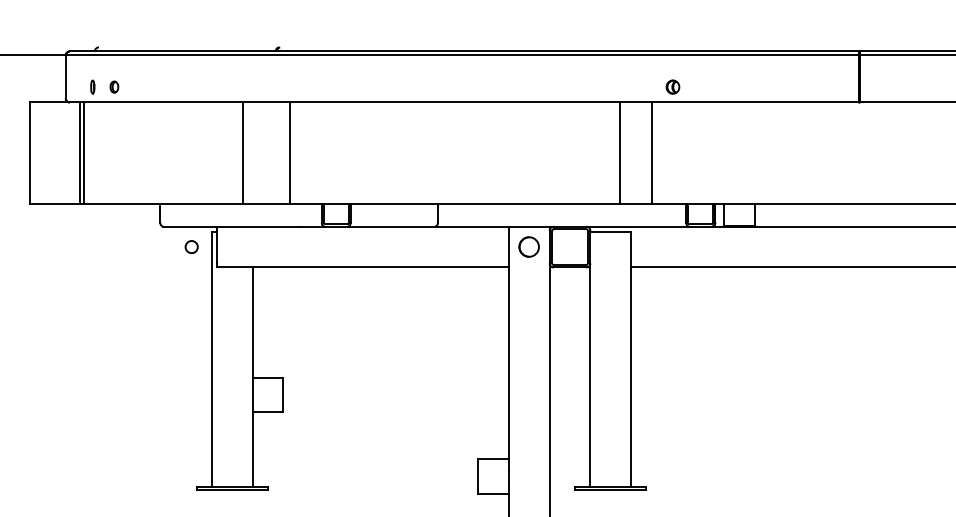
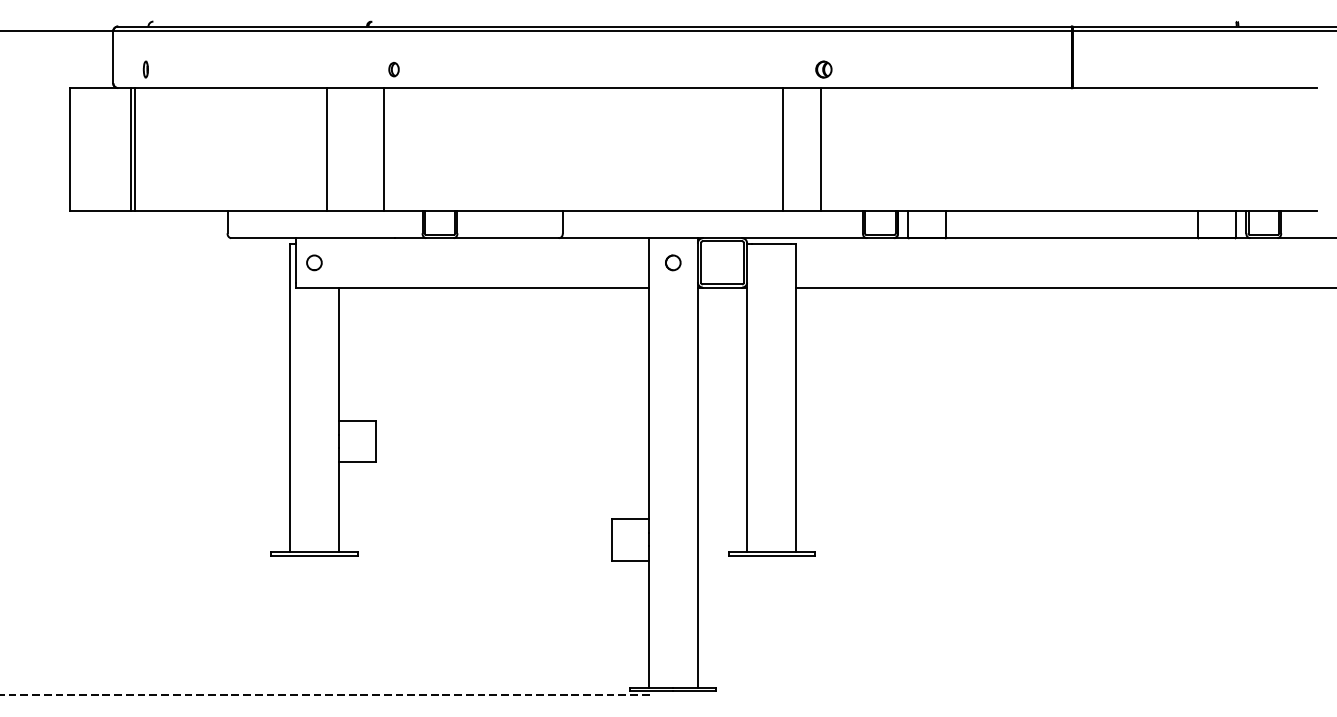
part: (113, 87) -> (393, 69), moved
part: (672, 87) -> (823, 69), moved
part: (191, 246) -> (314, 262), moved
part: (529, 246) -> (673, 262), size x0.62

